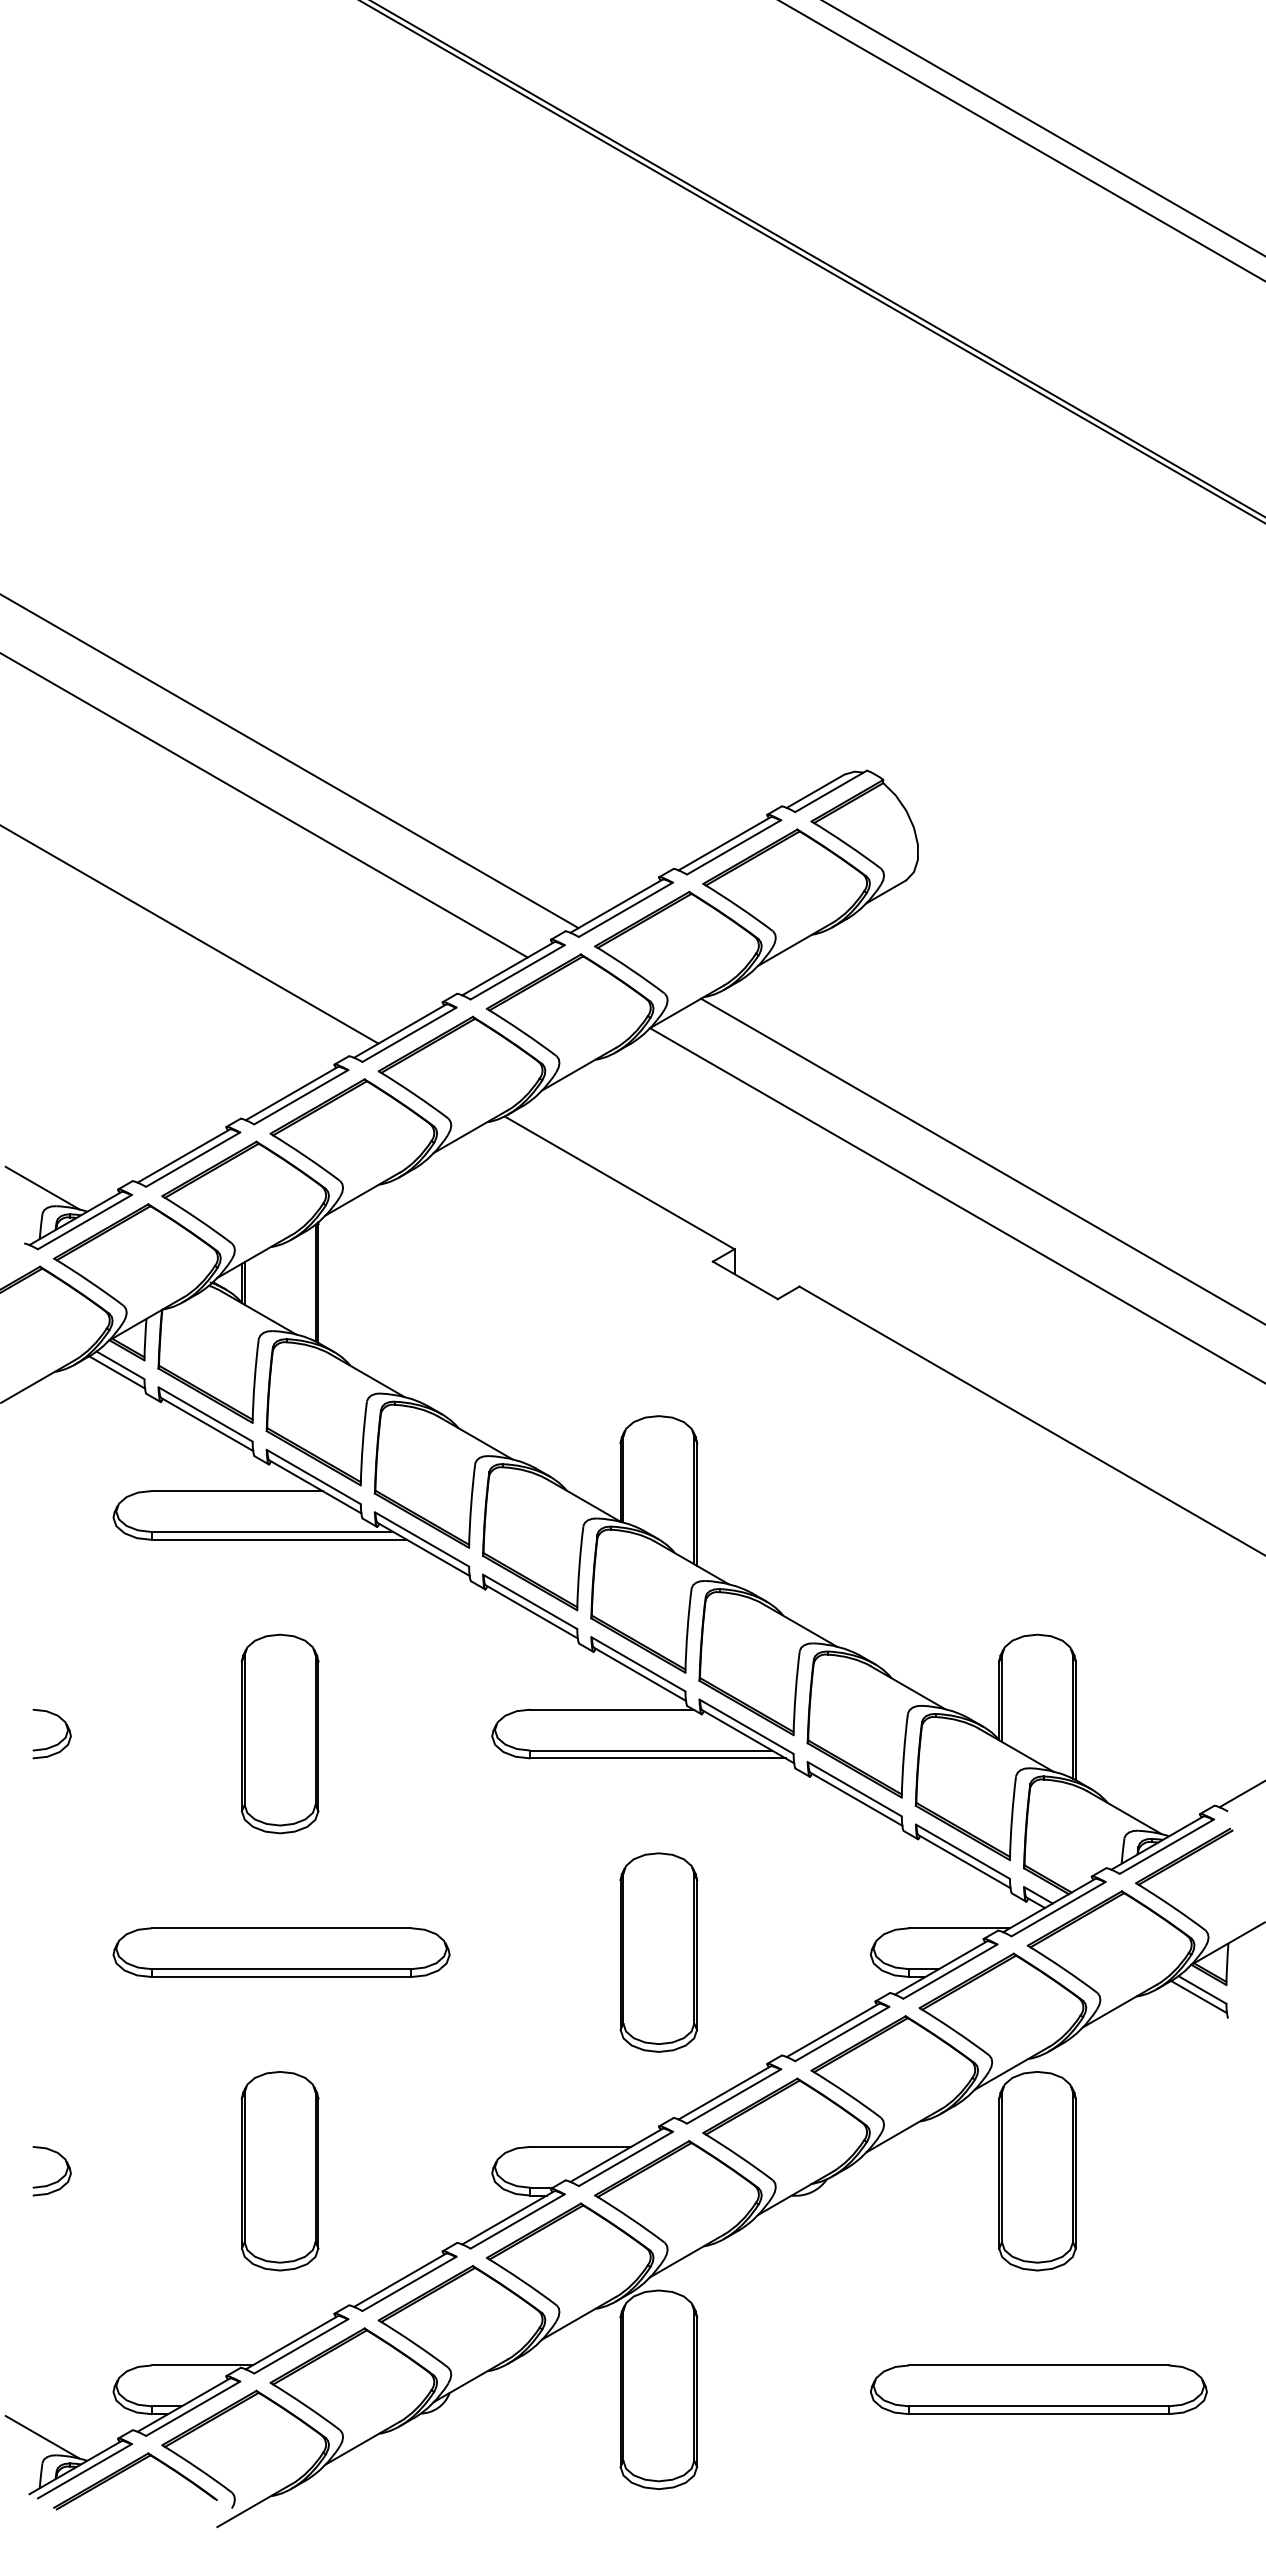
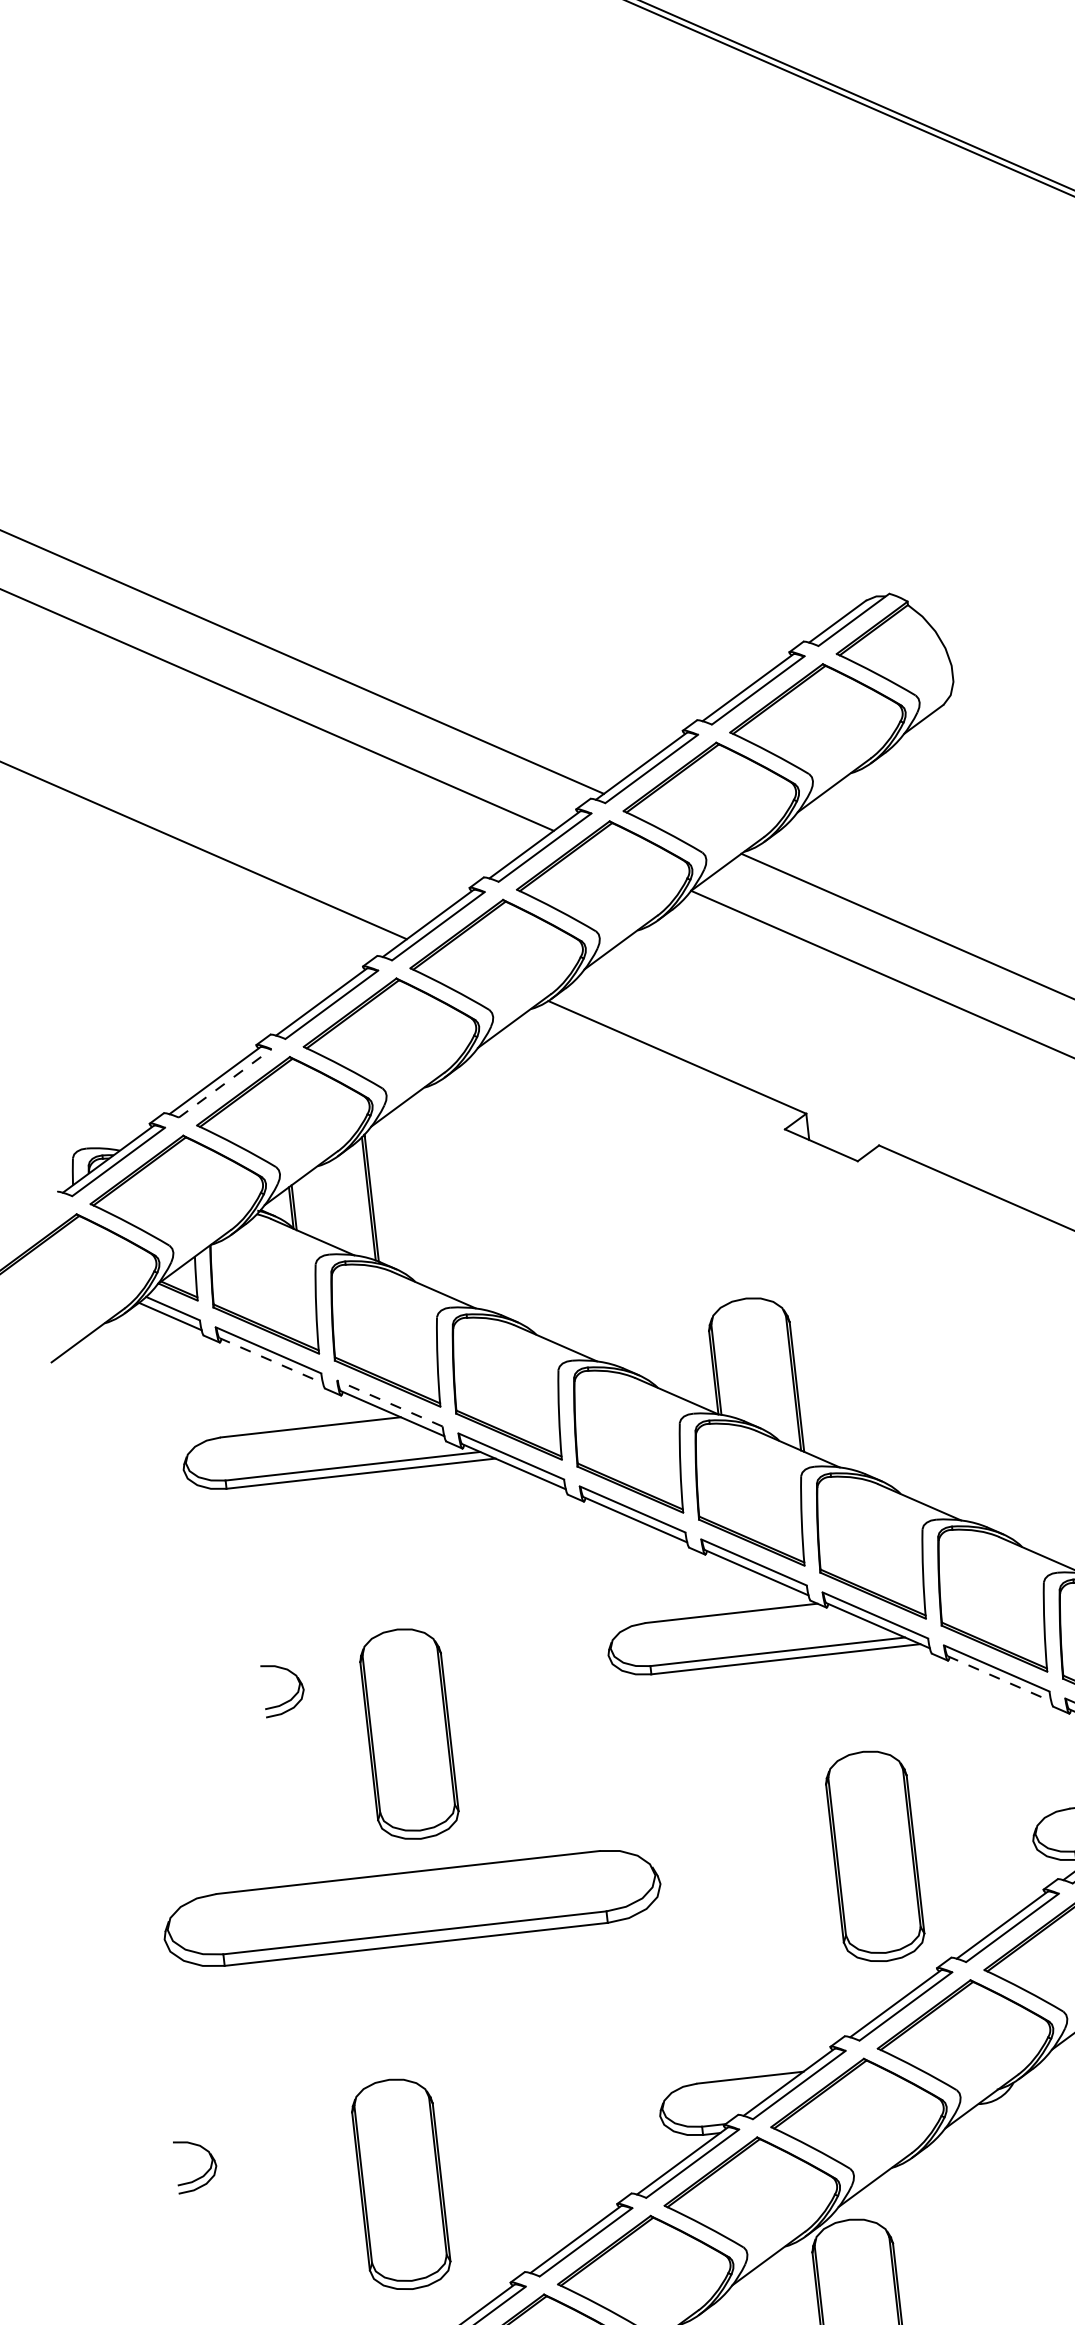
line: (193, 1159) -> (225, 1083), solid -> dashed
line: (42, 1187) -> (69, 1130), removed
line: (207, 1424) -> (271, 1360), solid -> dashed
line: (313, 1476) -> (389, 1402), solid -> dashed
part: (279, 1733) -> (408, 1733), moved
part: (59, 1741) -> (292, 1696), moved
line: (856, 1799) -> (999, 1679), solid -> dashed
part: (281, 1952) -> (412, 1908), size x1.4
part: (658, 1952) -> (874, 1856), moved
part: (279, 2171) -> (400, 2184), moved

